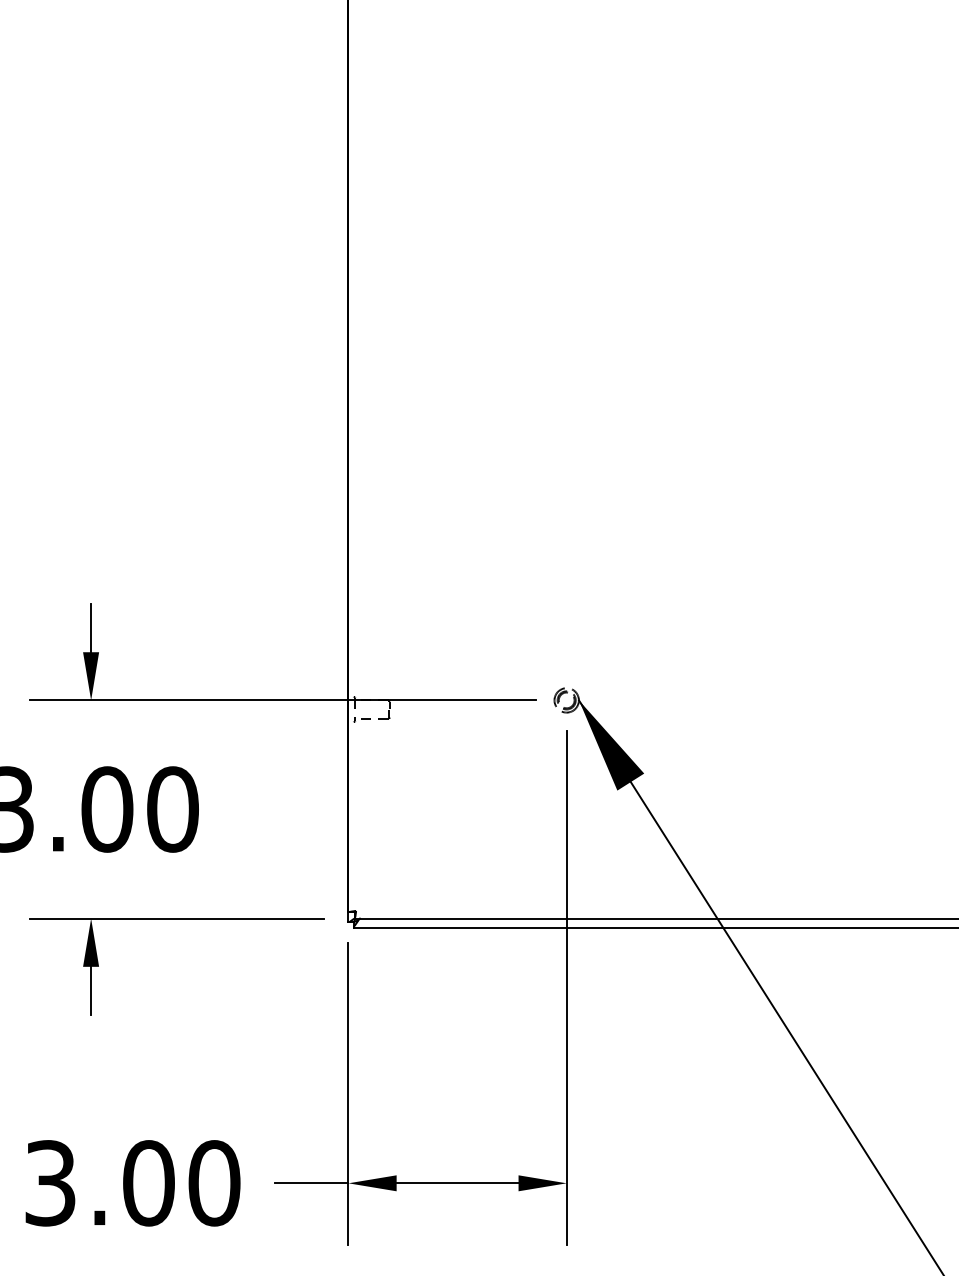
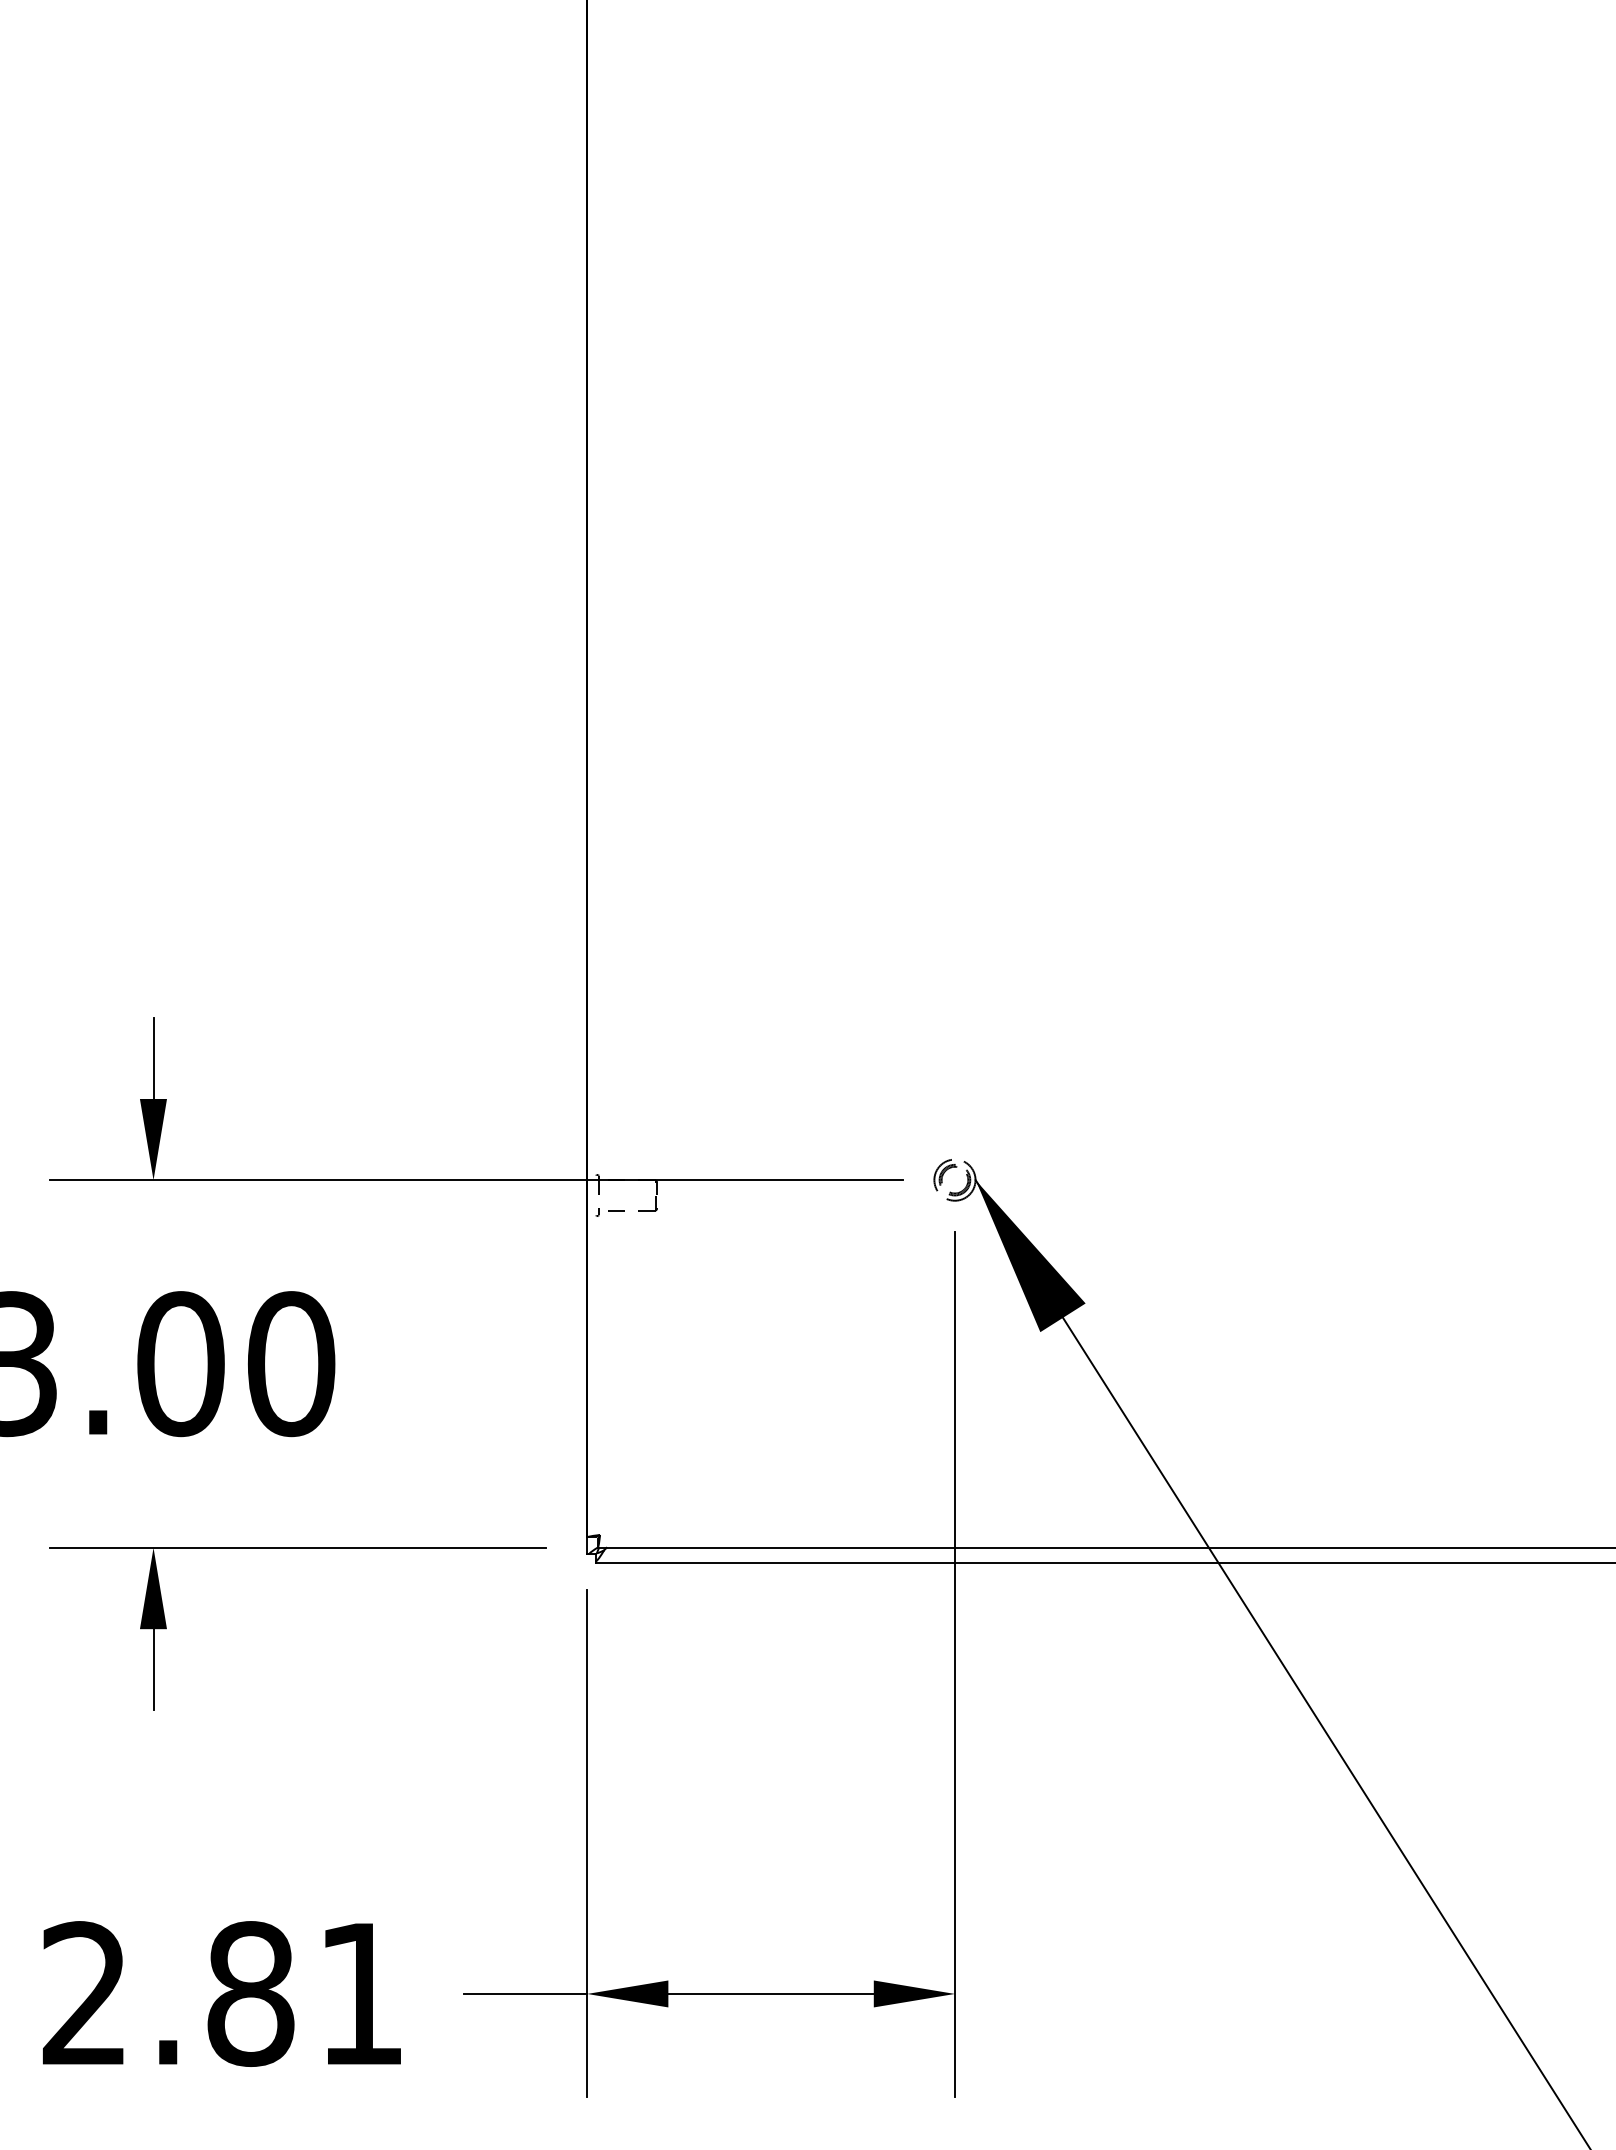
text: (132, 1183) -> (223, 1994), 3.00 -> 2.81

